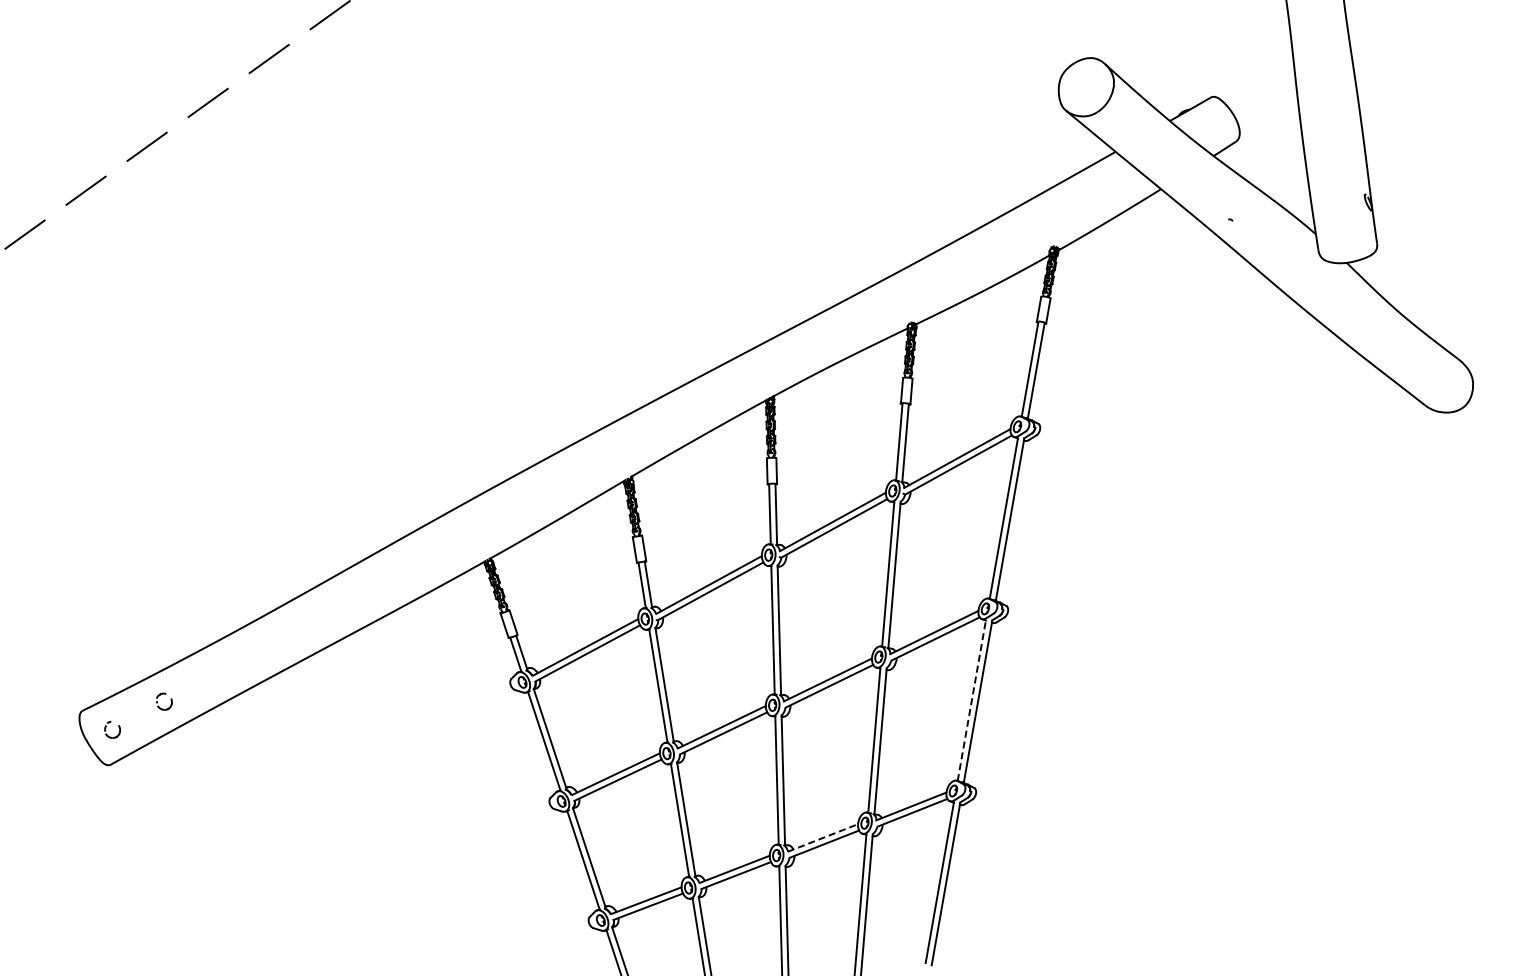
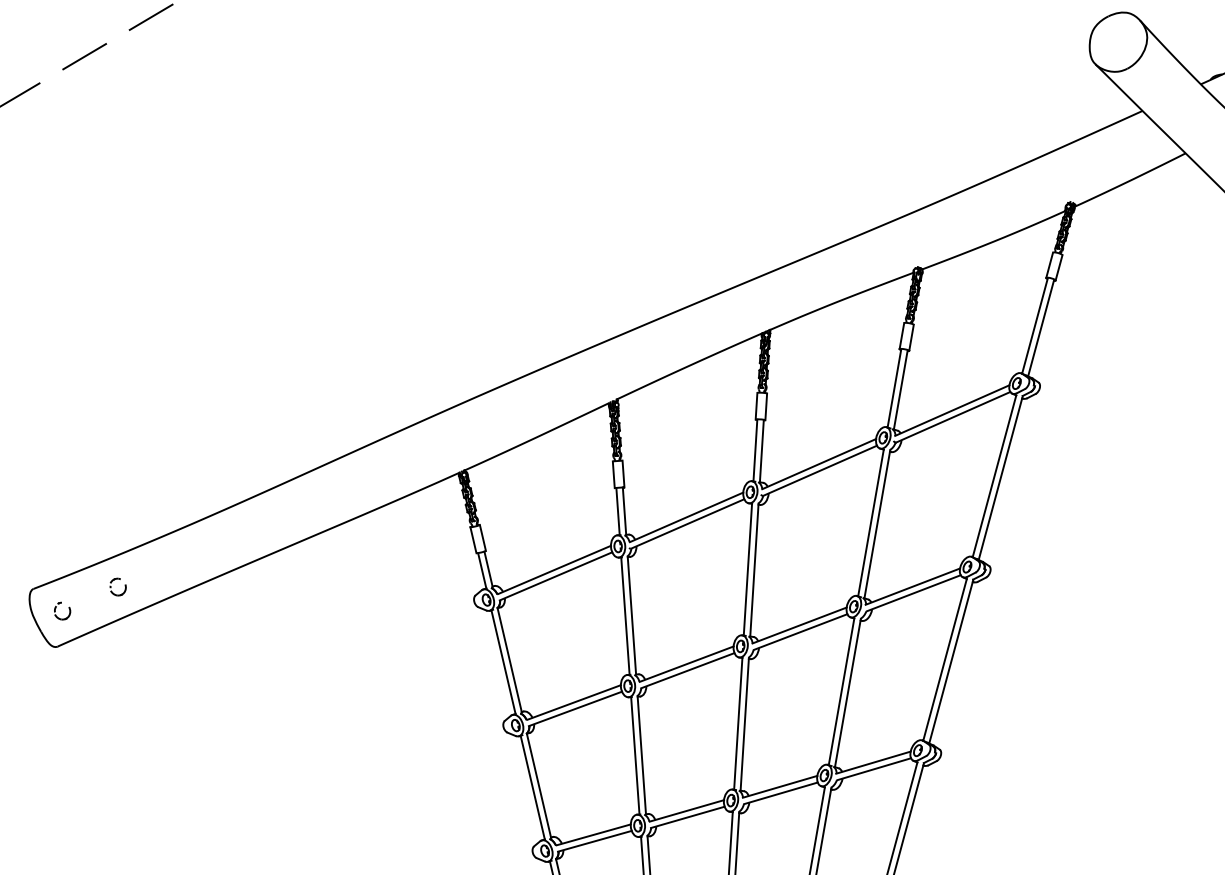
line: (971, 700) -> (944, 659), dashed -> solid
line: (823, 837) -> (780, 786), dashed -> solid

